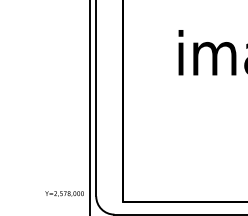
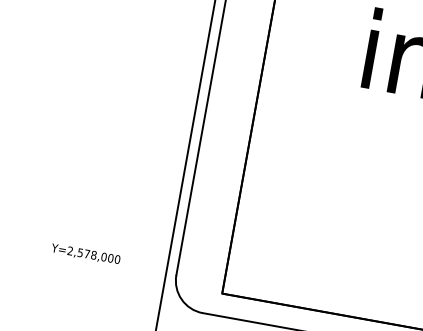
text: (64, 193) -> (85, 253), moved

